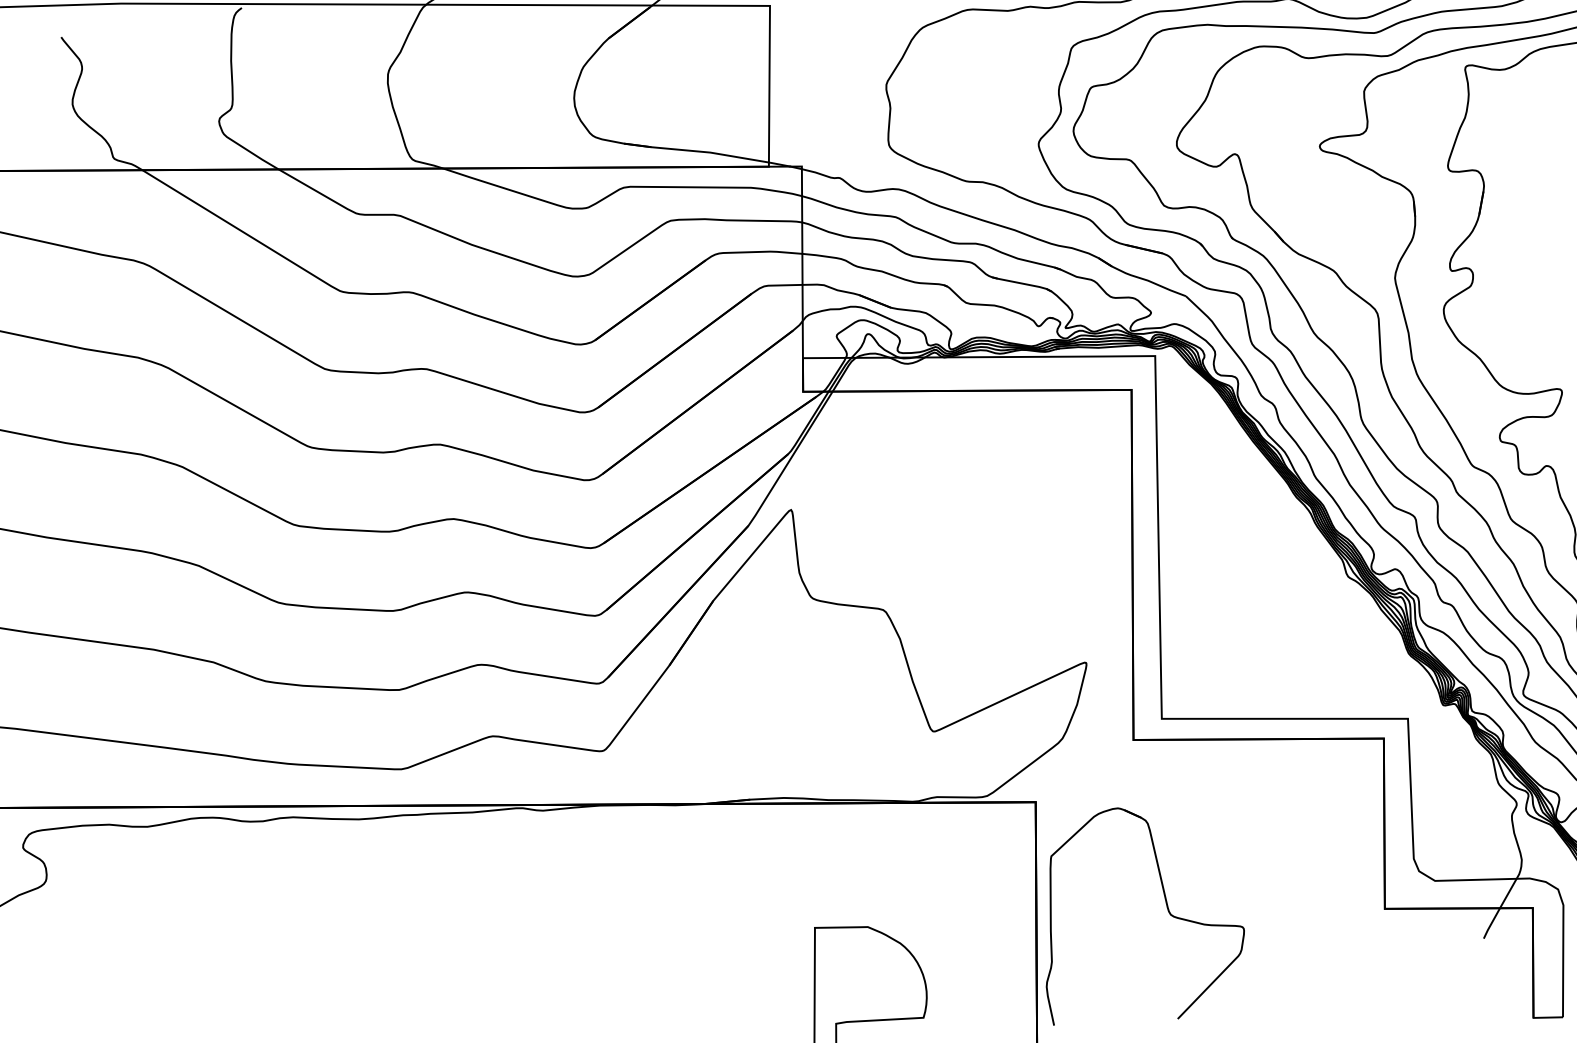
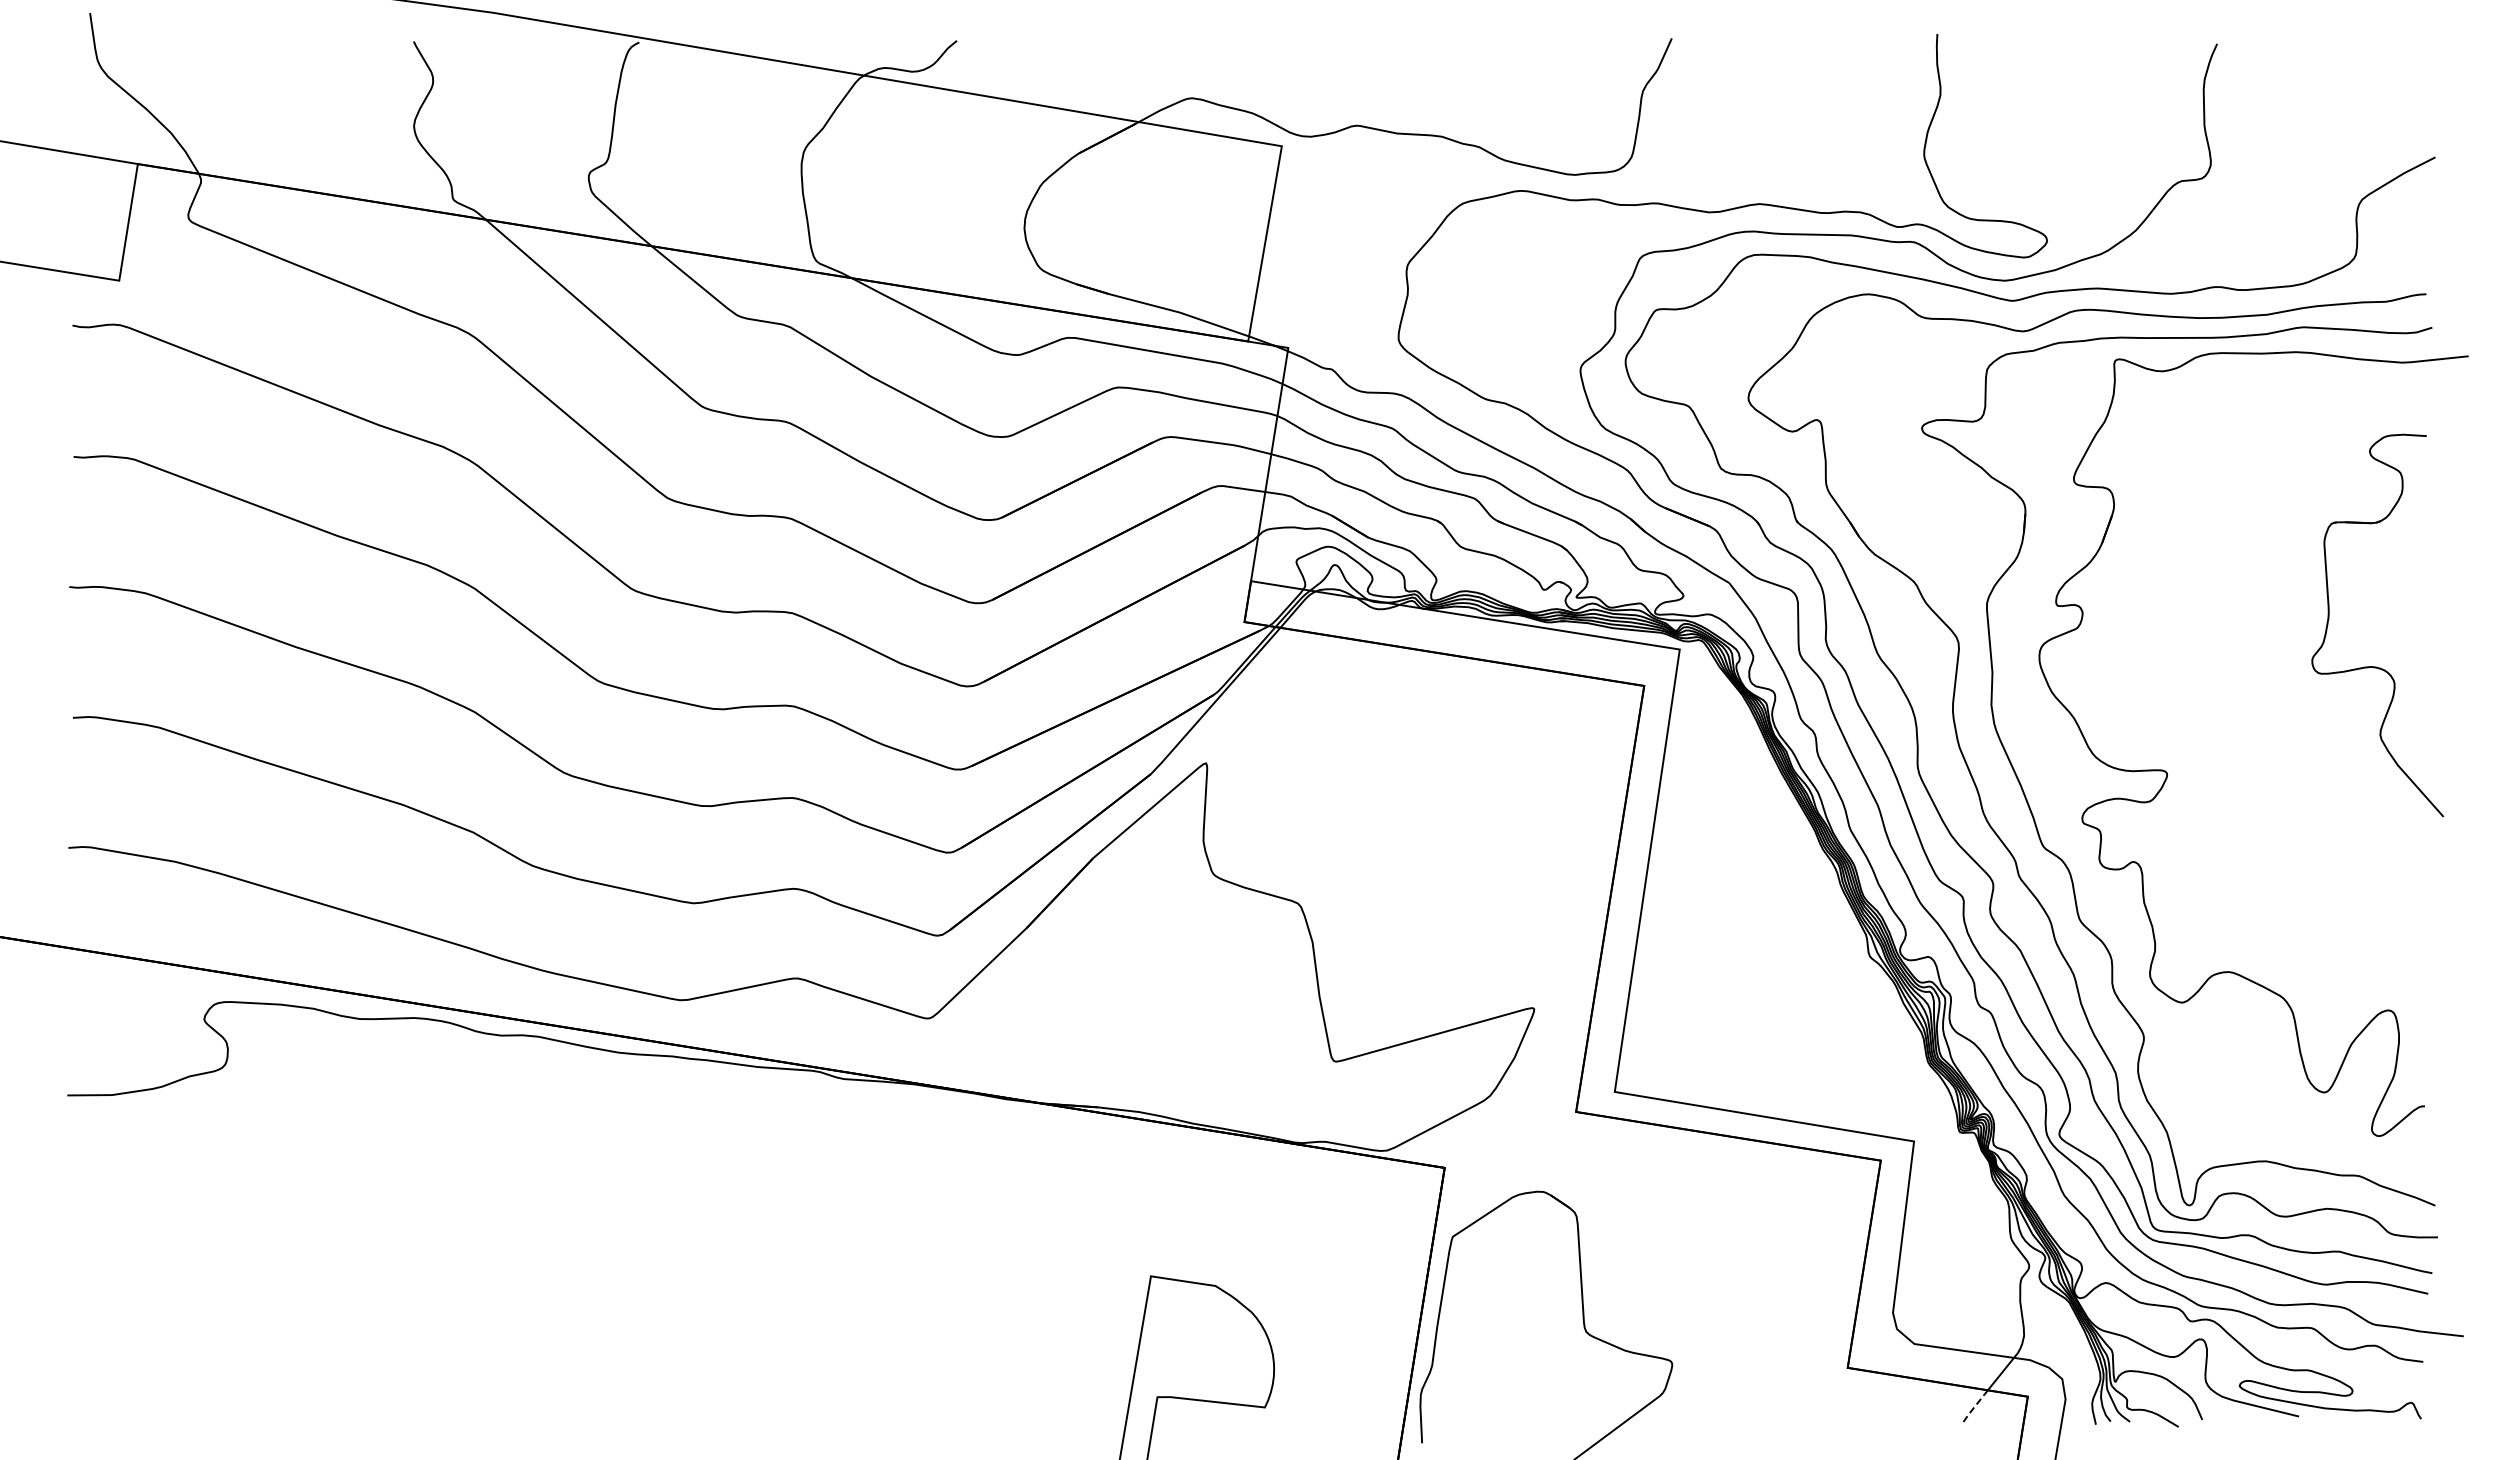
line: (1491, 923) -> (1974, 1407), solid -> dashed

